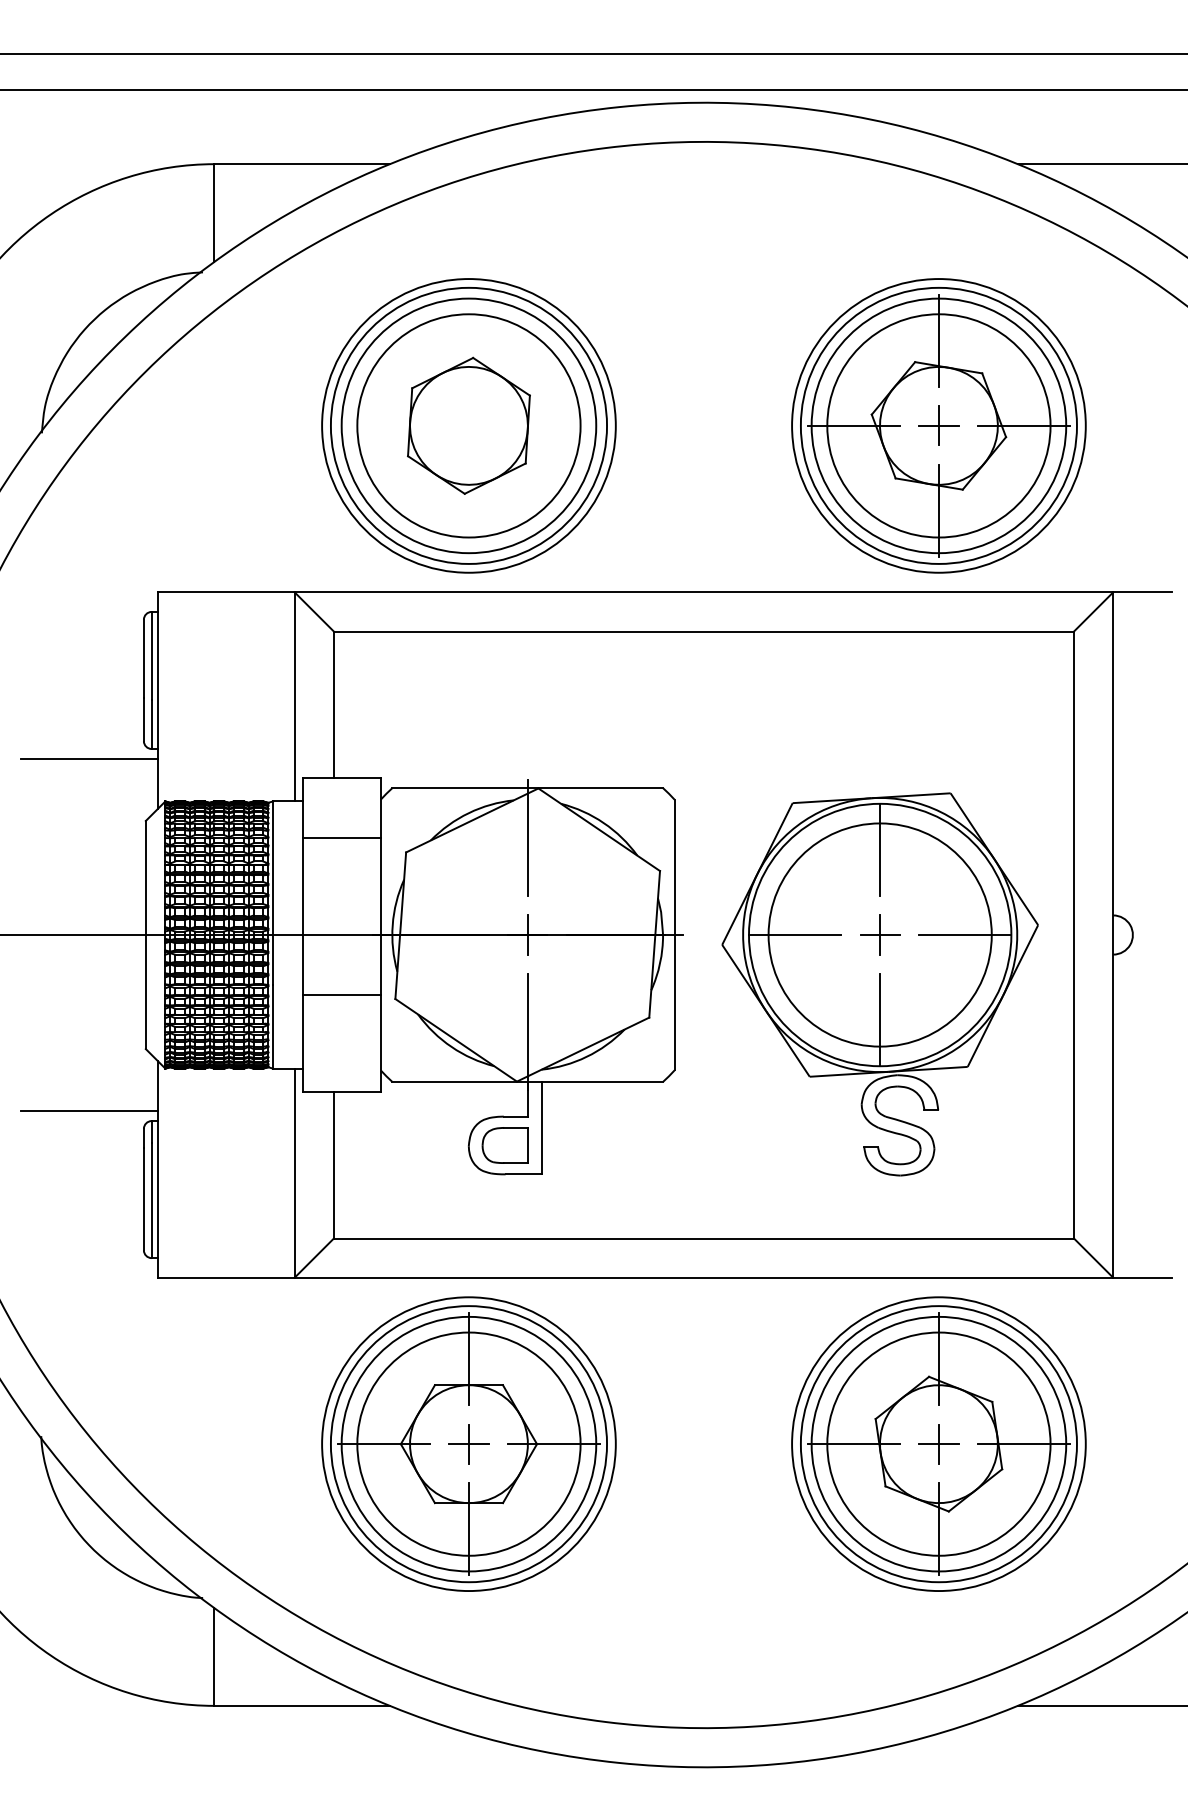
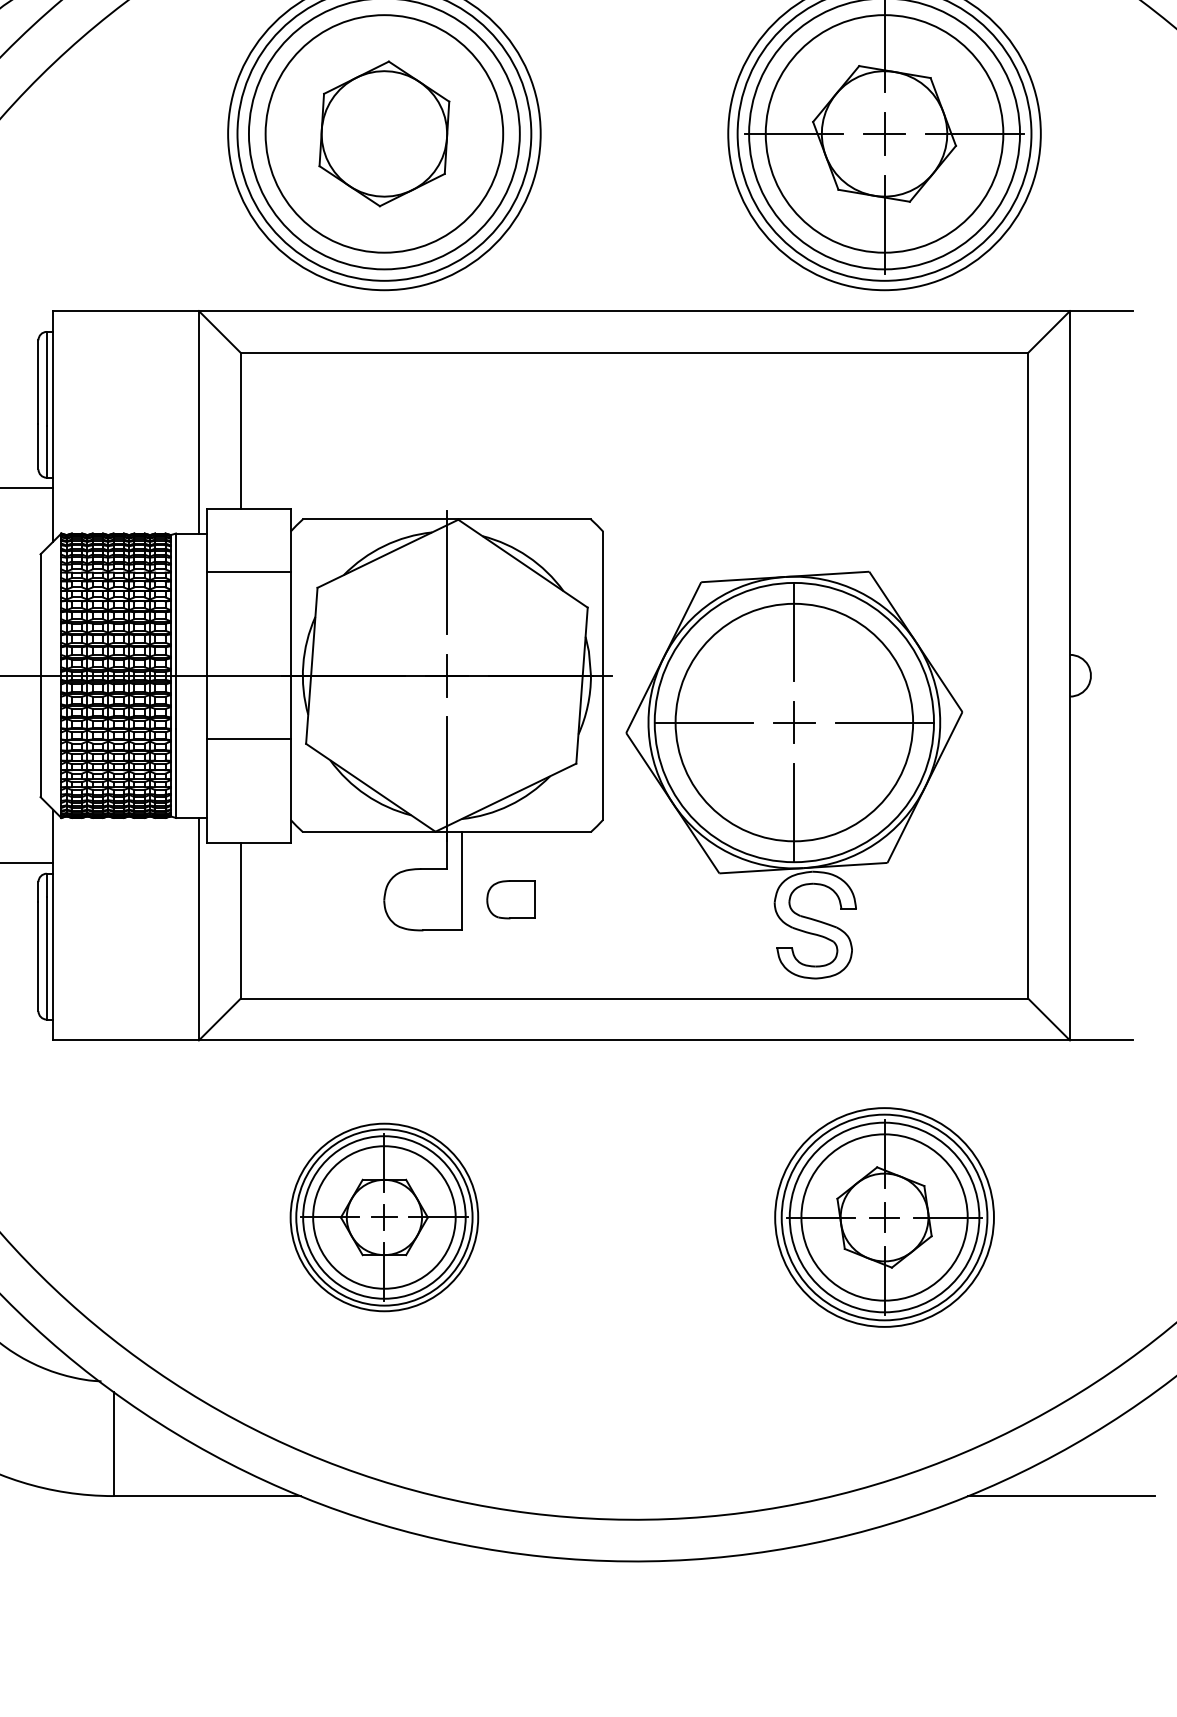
part: (879, 984) -> (793, 775), moved
part: (504, 1145) -> (510, 899), moved
part: (468, 1443) -> (383, 1216), size x0.6
part: (938, 1443) -> (884, 1216), size x0.7

